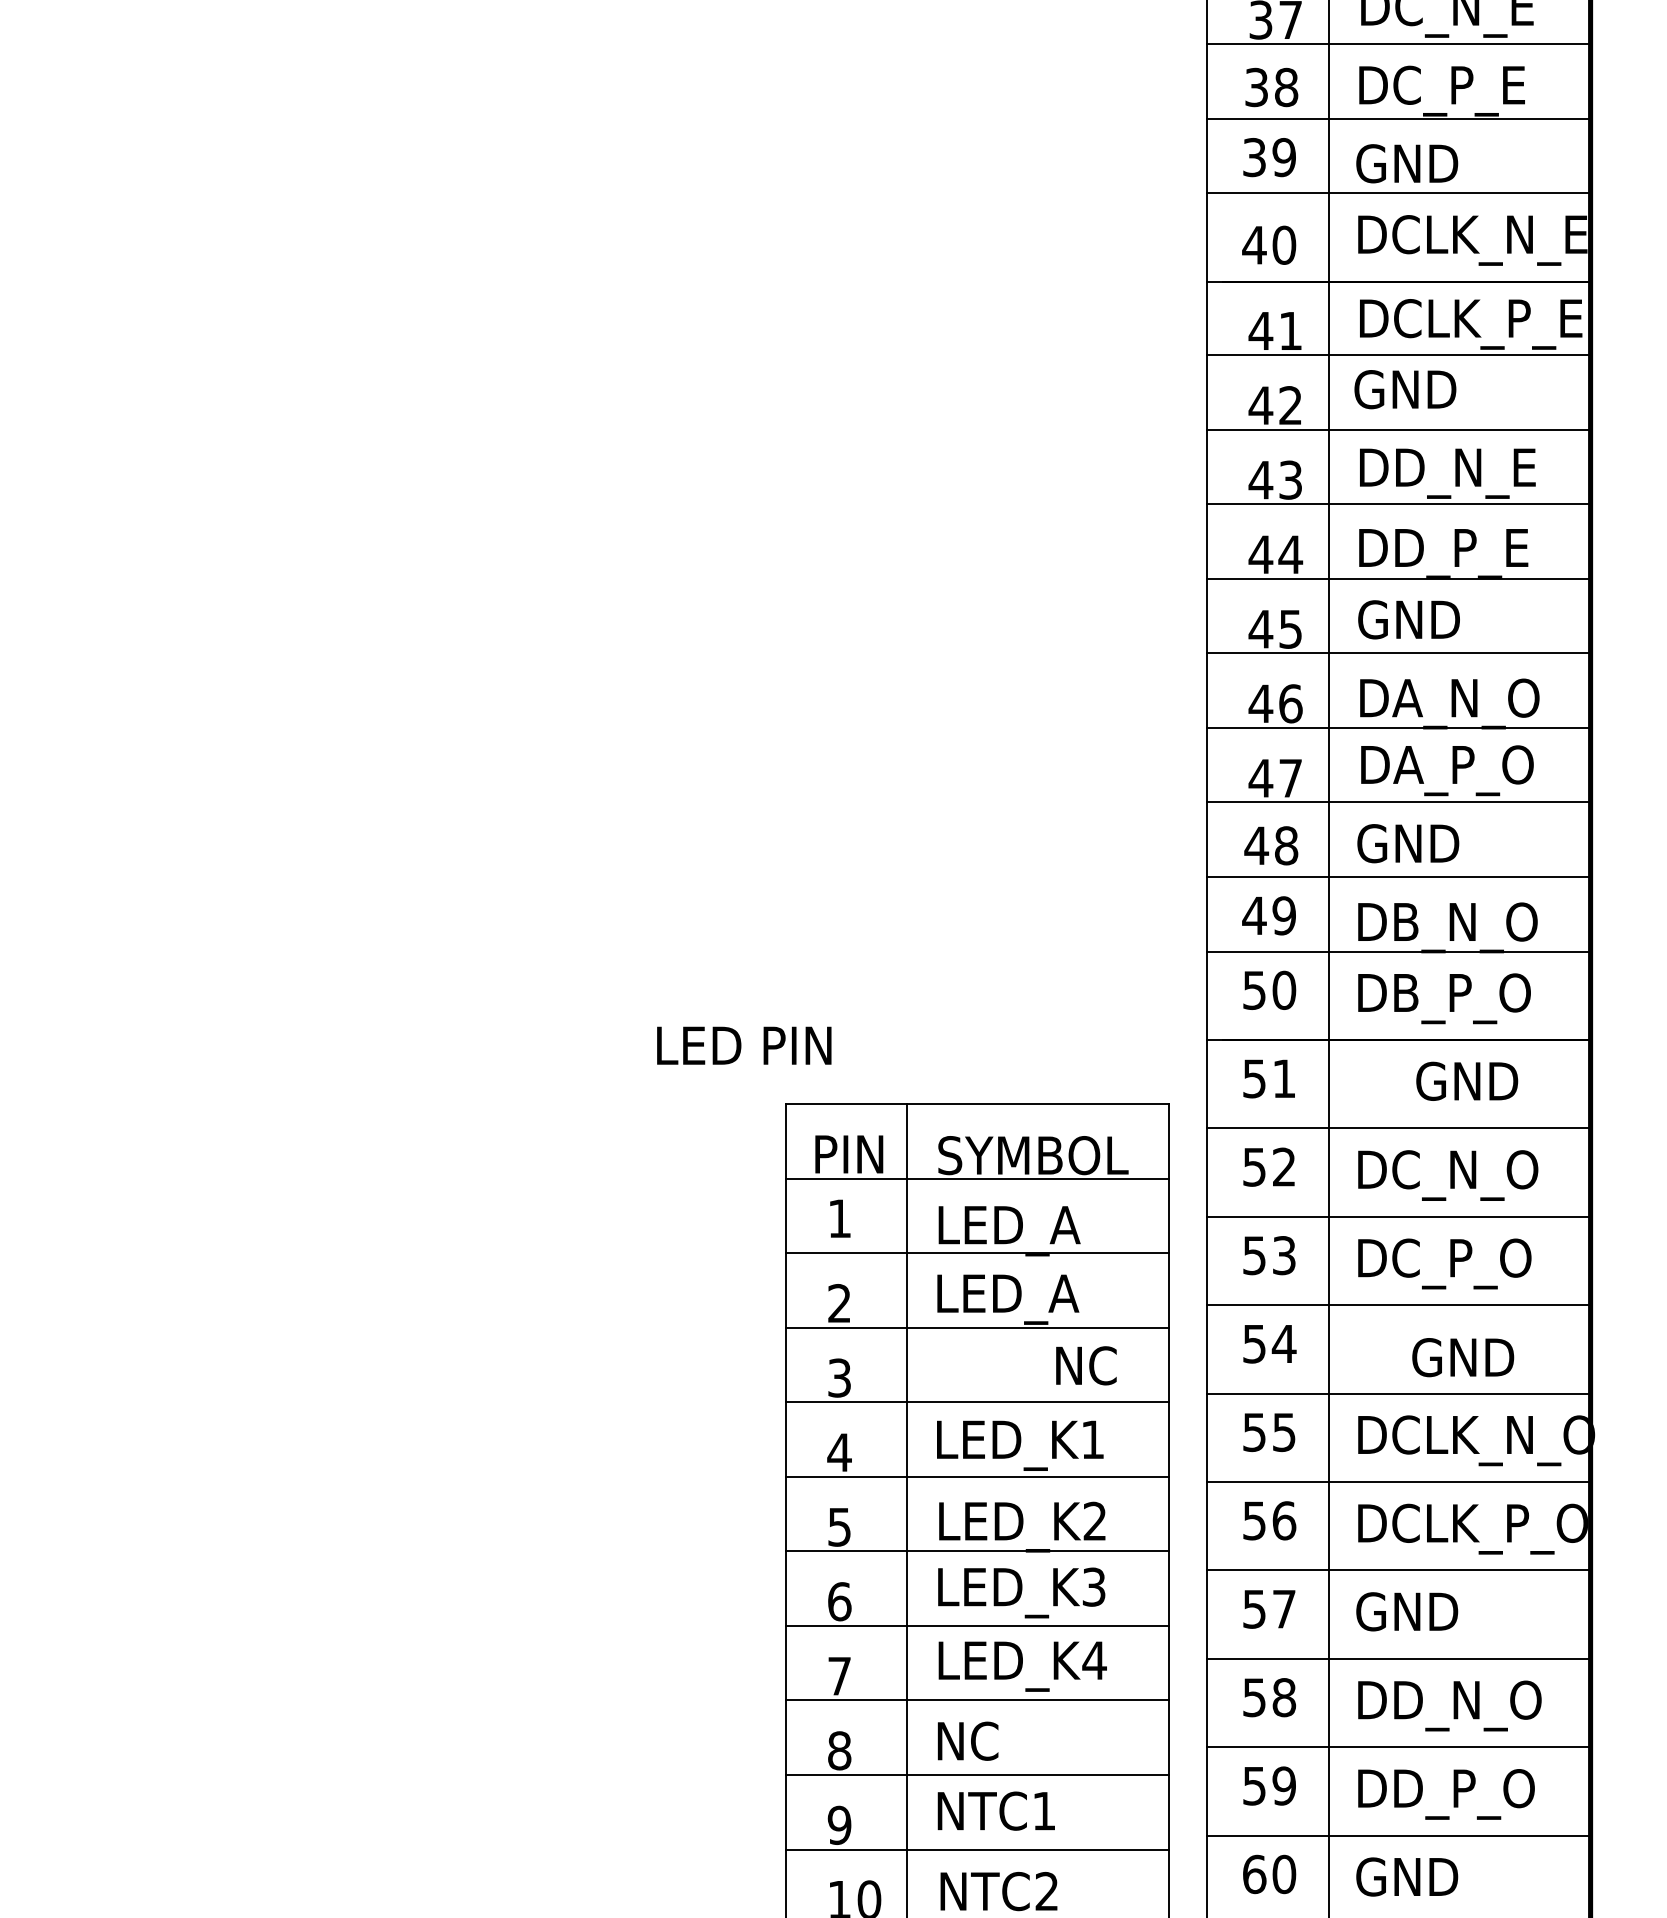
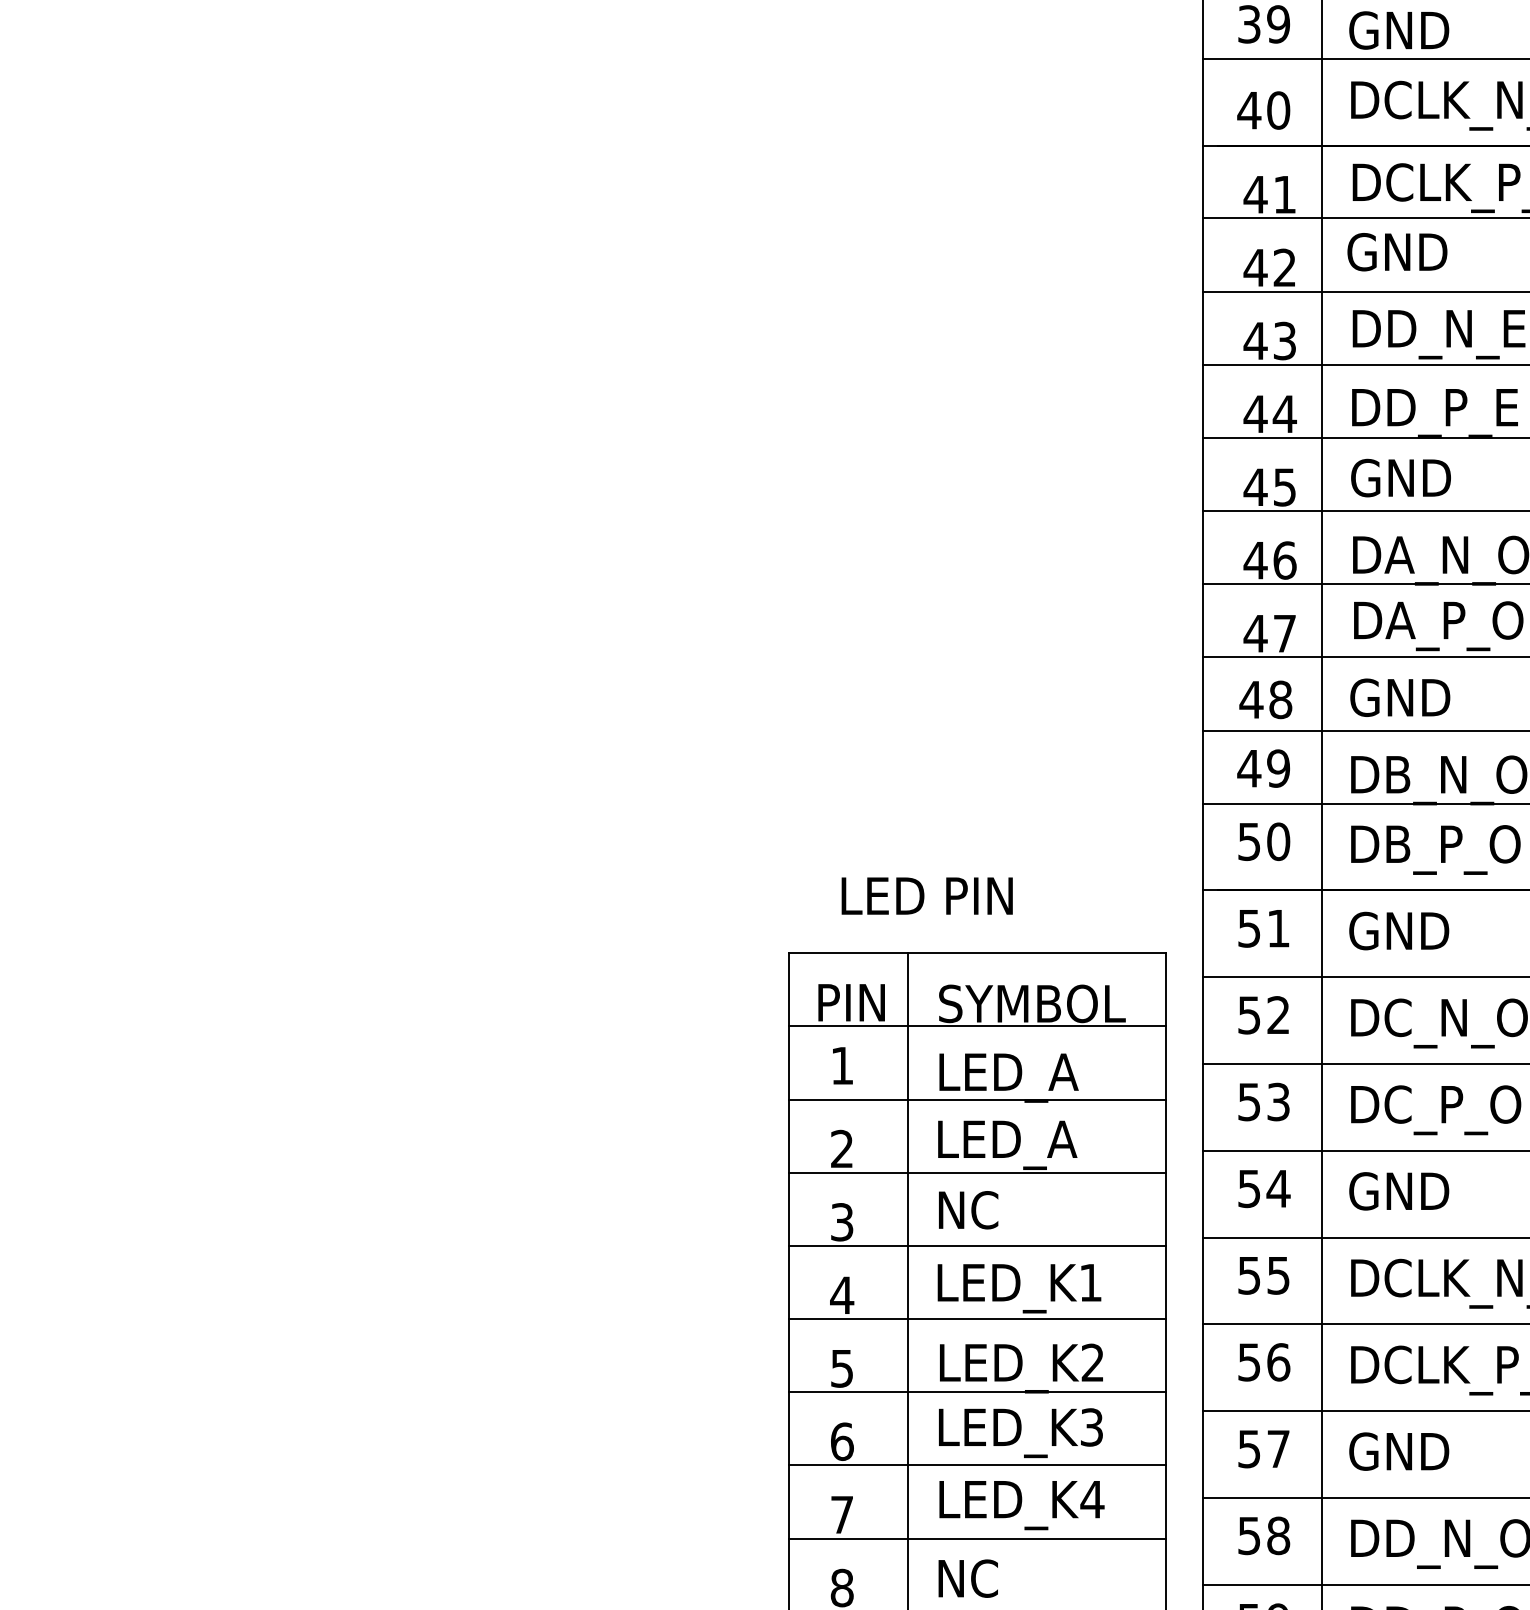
text: (744, 1045) -> (927, 895), moved
text: (1467, 1080) -> (1399, 930), moved
text: (1463, 1357) -> (1399, 1191), moved
text: (1086, 1365) -> (968, 1209), moved

